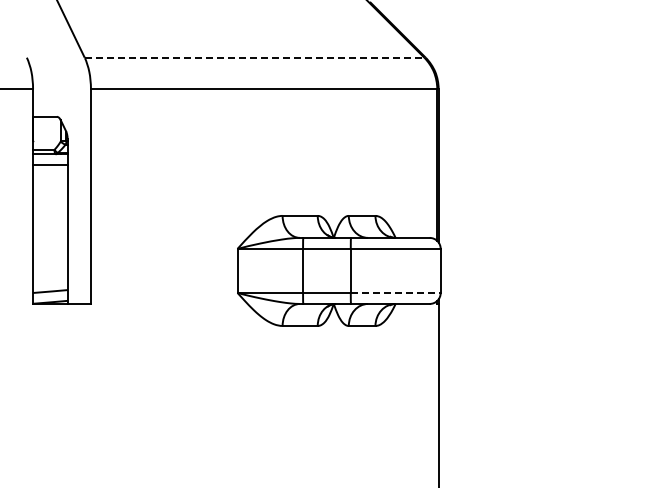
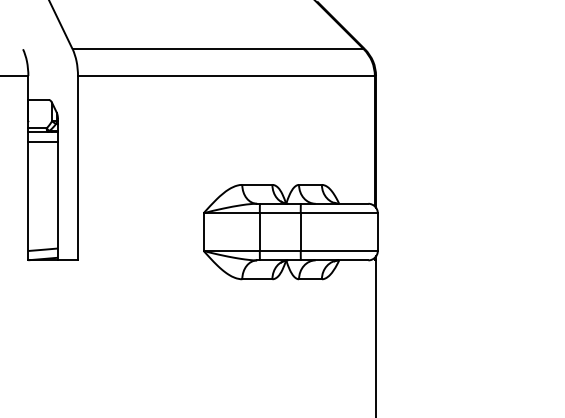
line: (254, 57) -> (218, 49), dashed -> solid
line: (395, 292) -> (339, 250), dashed -> solid

